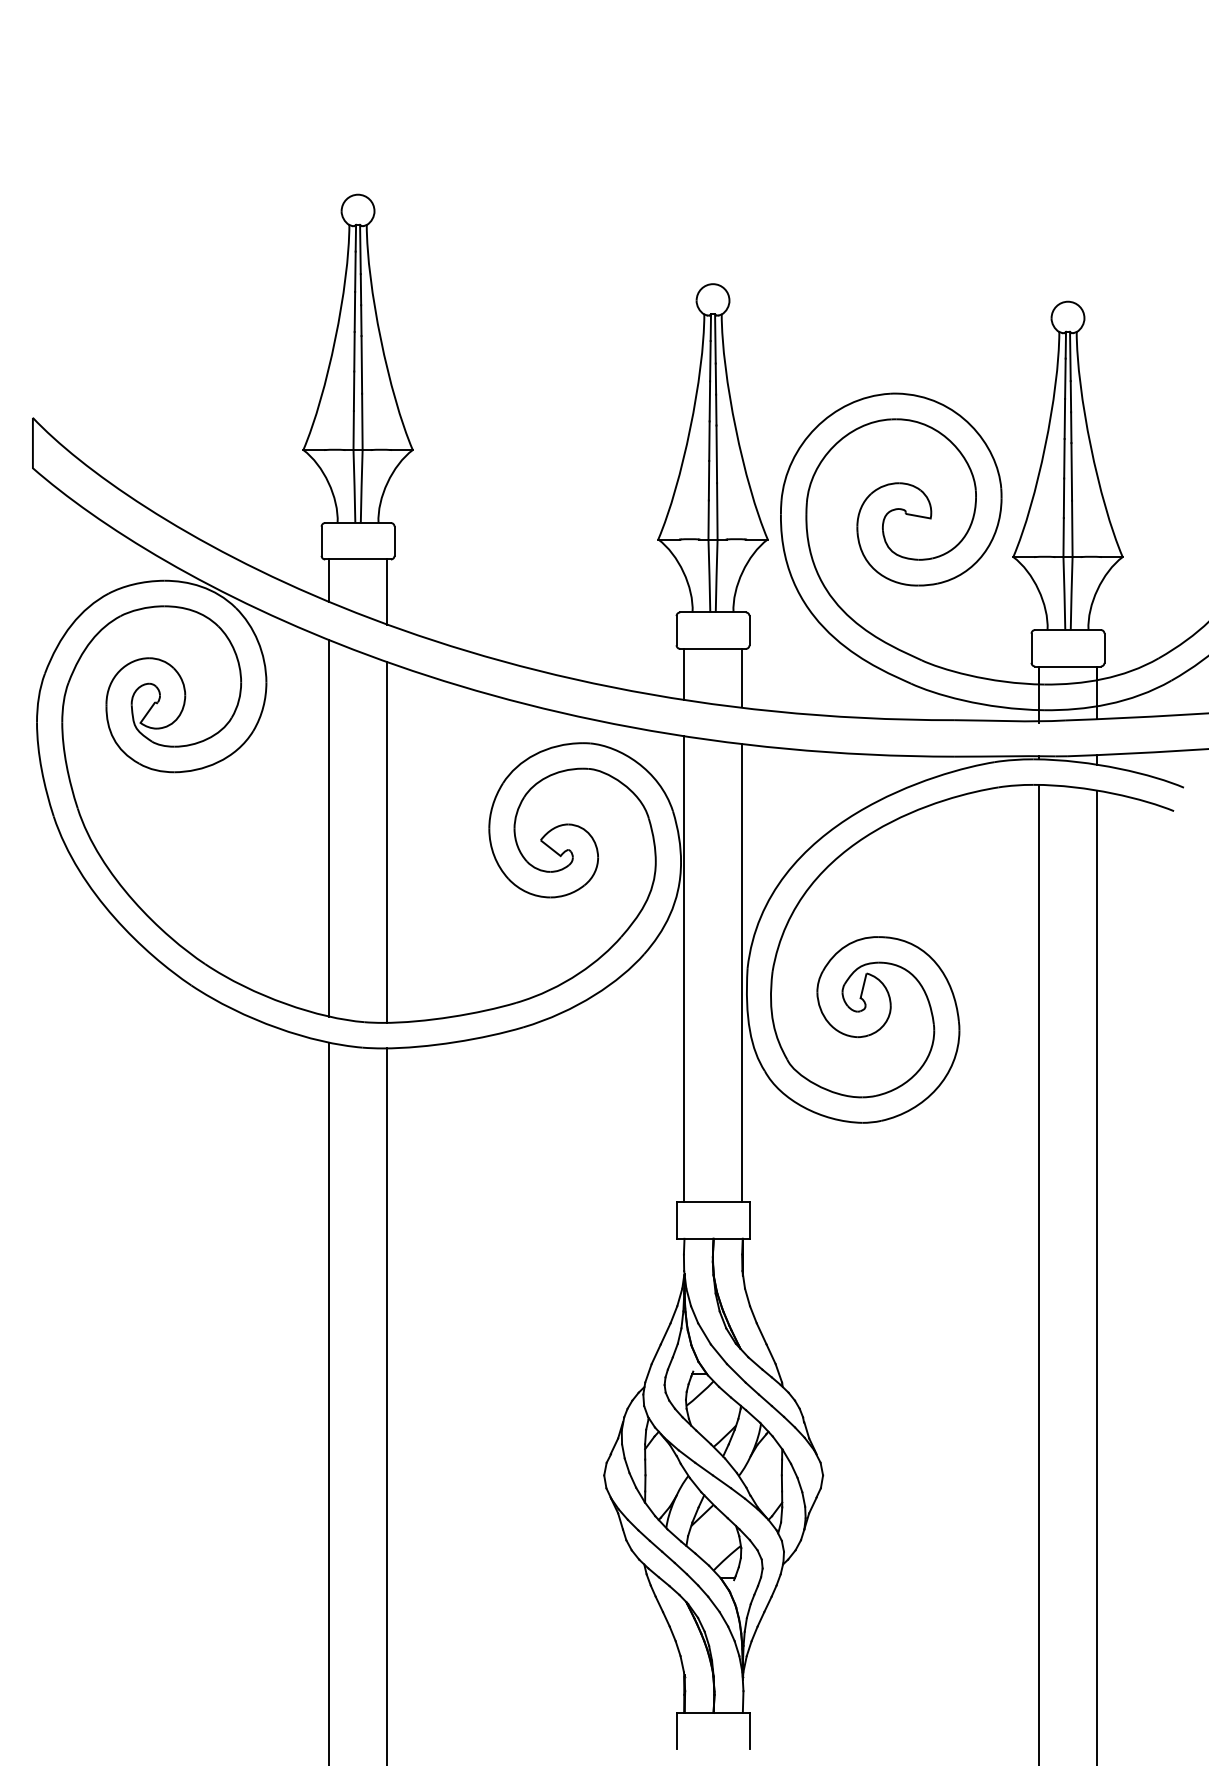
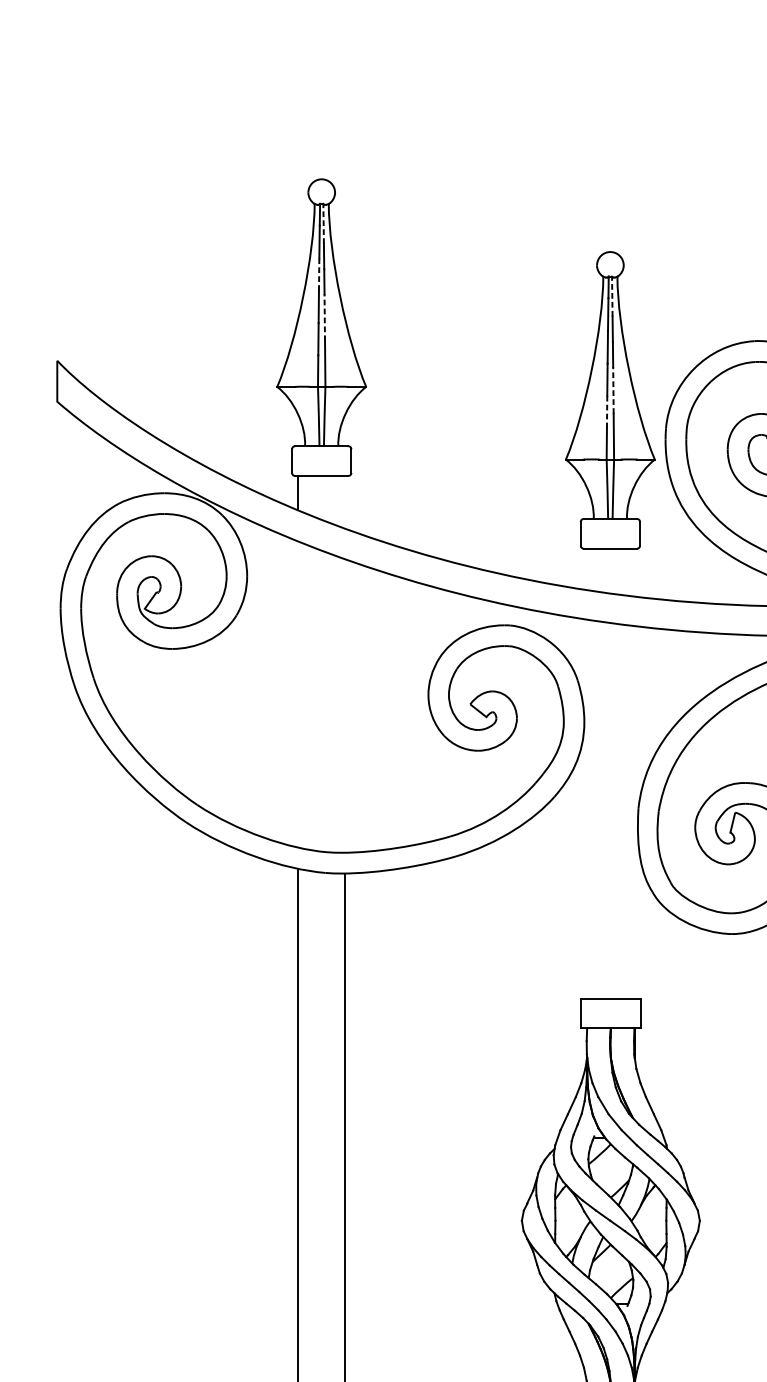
line: (360, 249) -> (323, 223), solid -> dashed
line: (354, 312) -> (318, 275), solid -> dashed
line: (715, 338) -> (612, 296), solid -> dashed
line: (361, 364) -> (324, 317), solid -> dashed
line: (716, 454) -> (613, 390), solid -> dashed
line: (709, 480) -> (607, 411), solid -> dashed
line: (387, 591) -> (345, 501), removed
line: (683, 673) -> (586, 568), removed
line: (742, 677) -> (634, 571), removed
line: (328, 827) -> (297, 693), removed
line: (387, 842) -> (345, 706), removed
line: (683, 969) -> (586, 809), removed
line: (742, 973) -> (634, 812), removed

